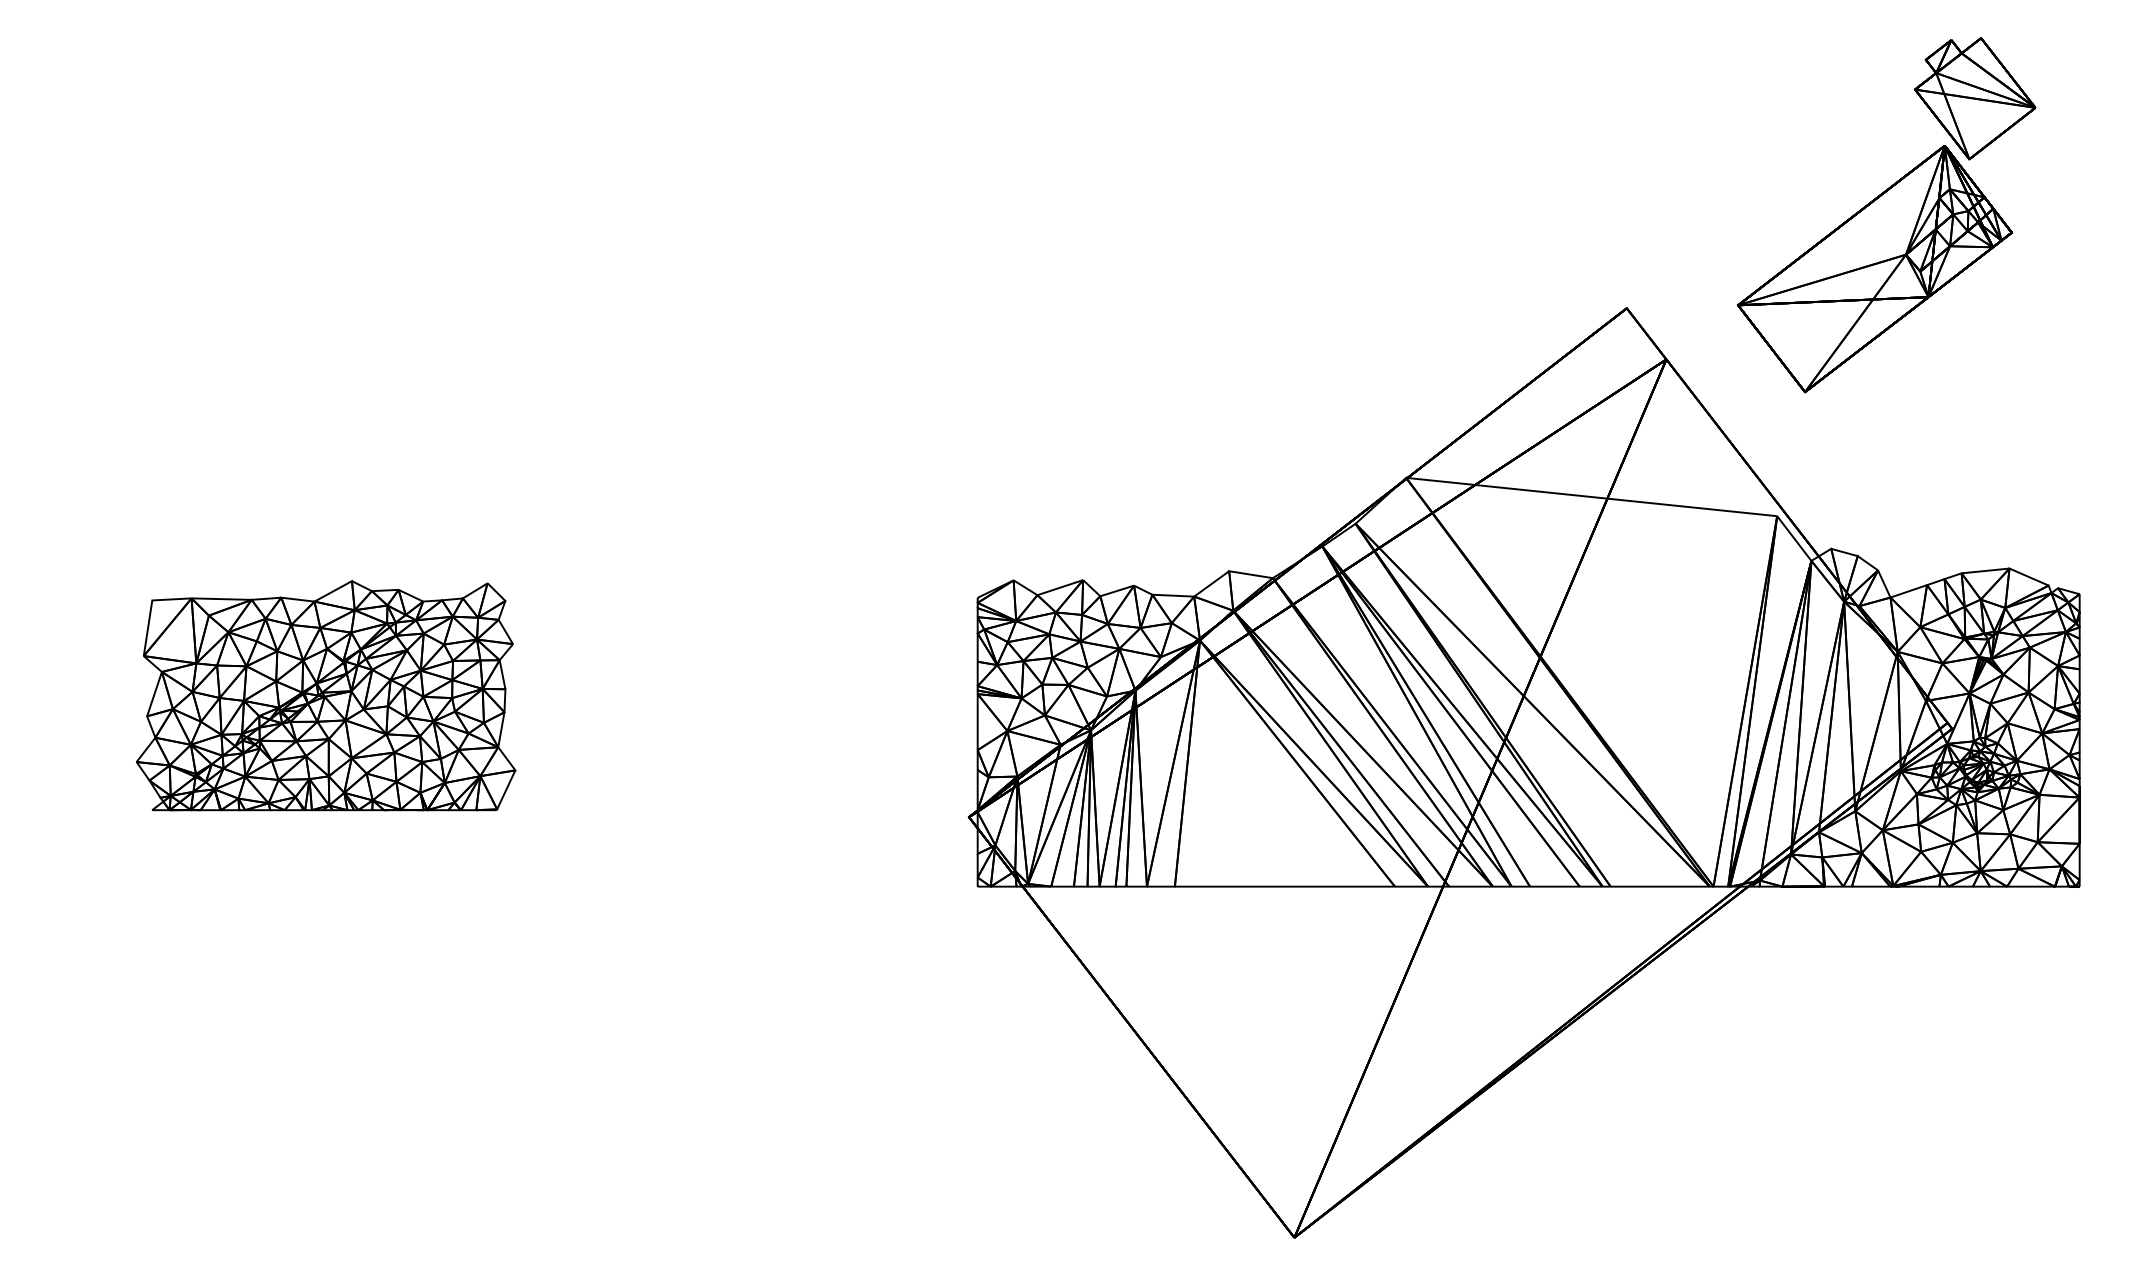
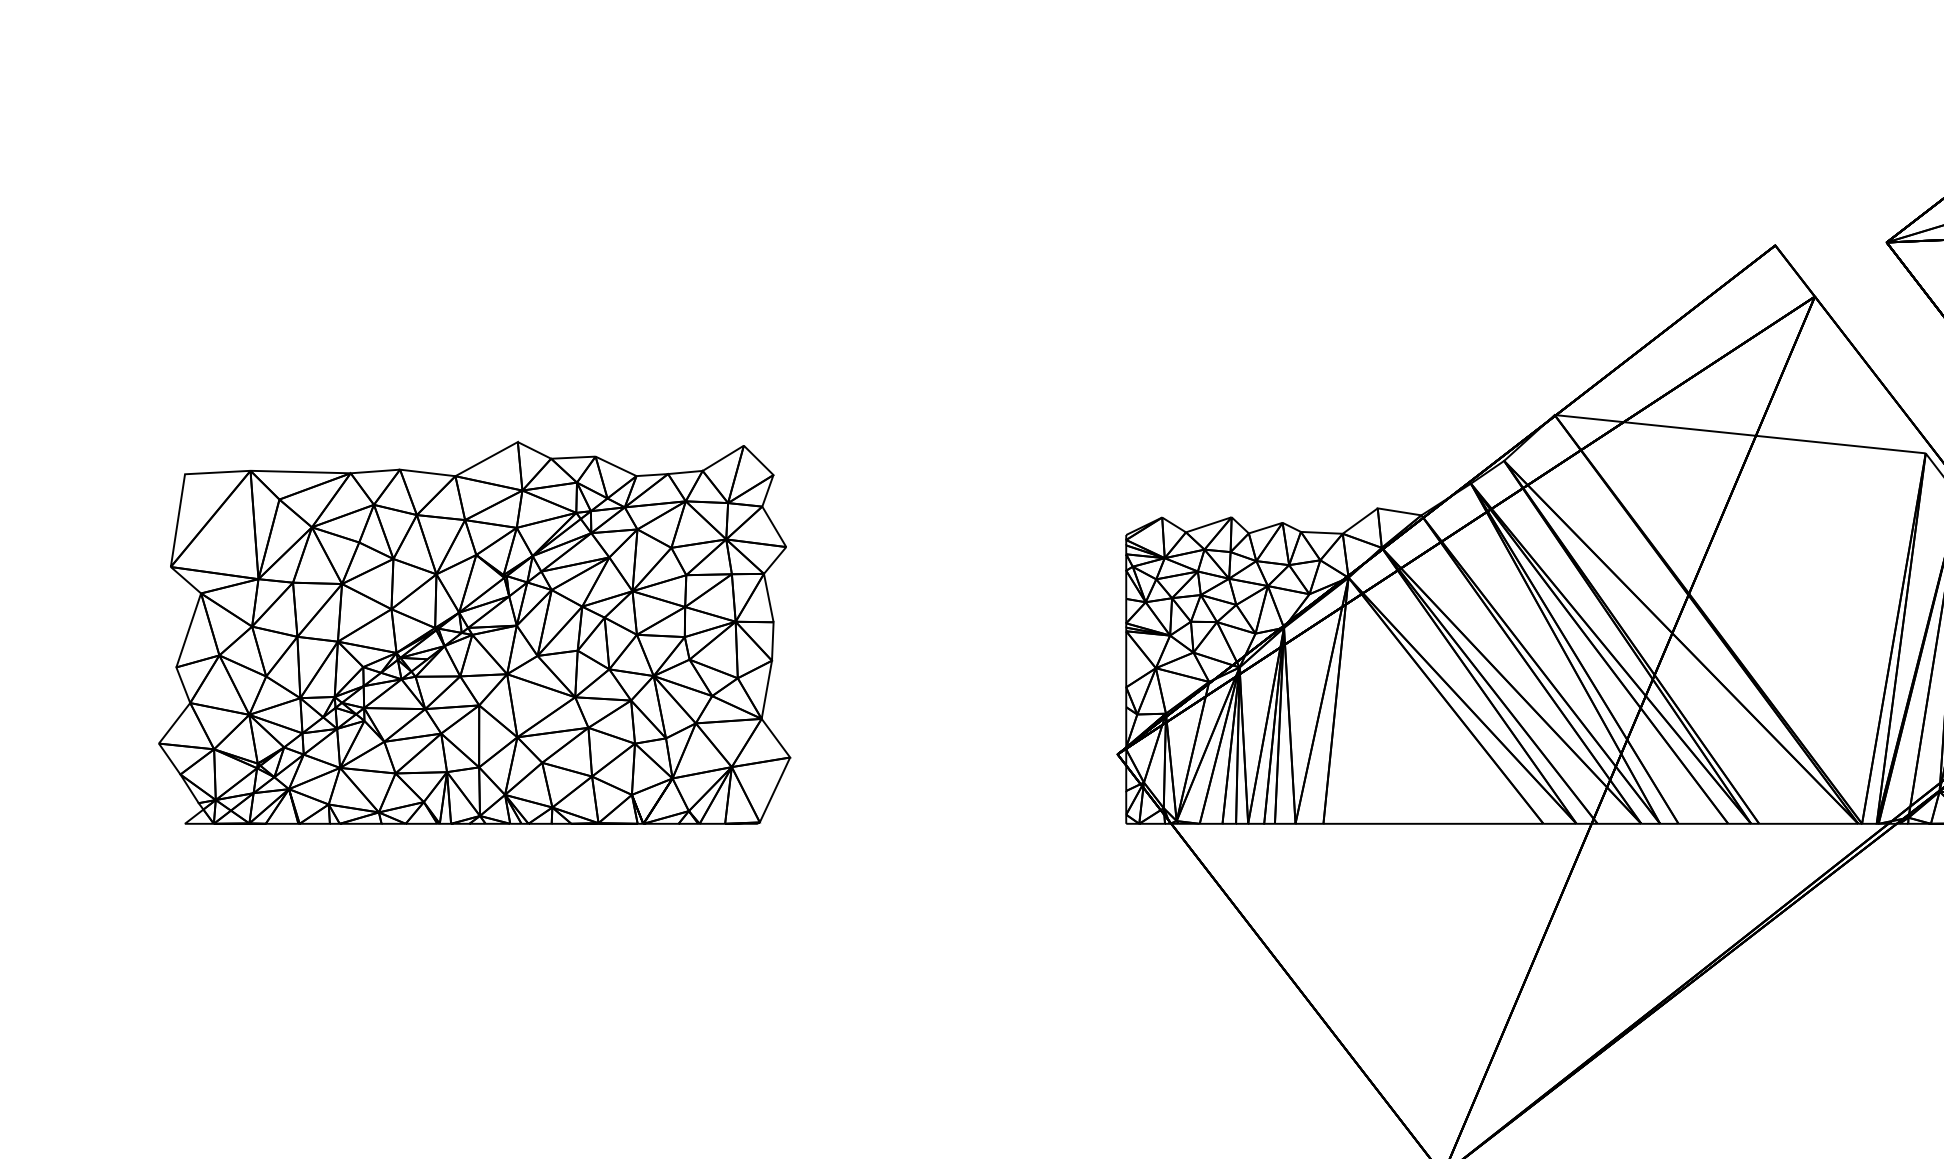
part: (325, 695) -> (474, 632), size x1.67

